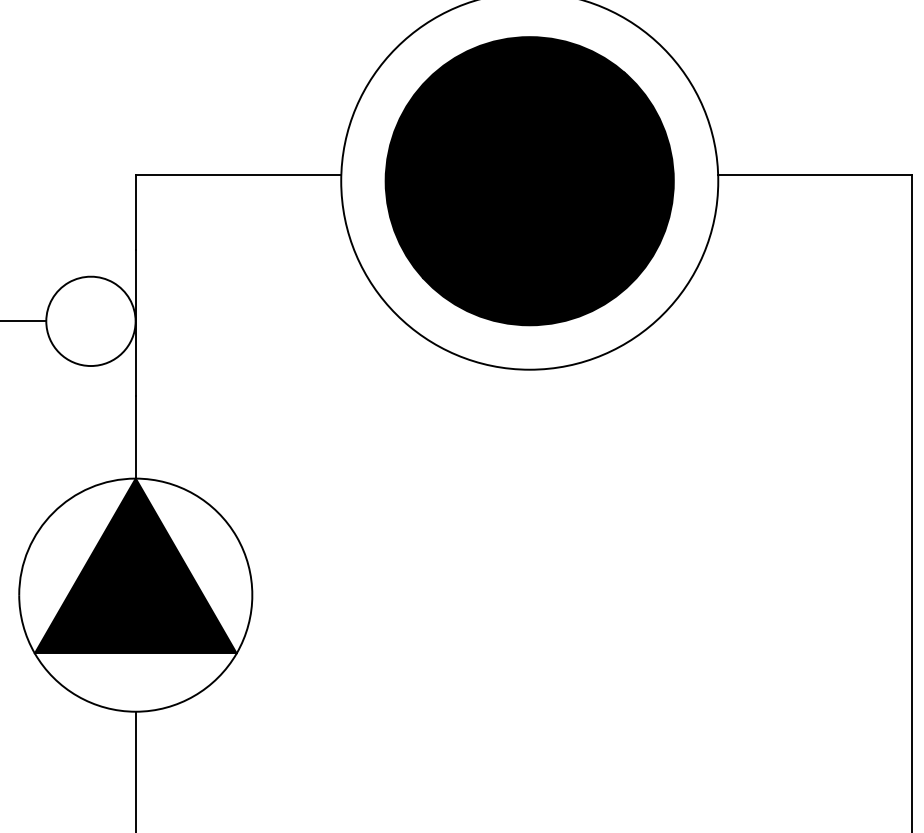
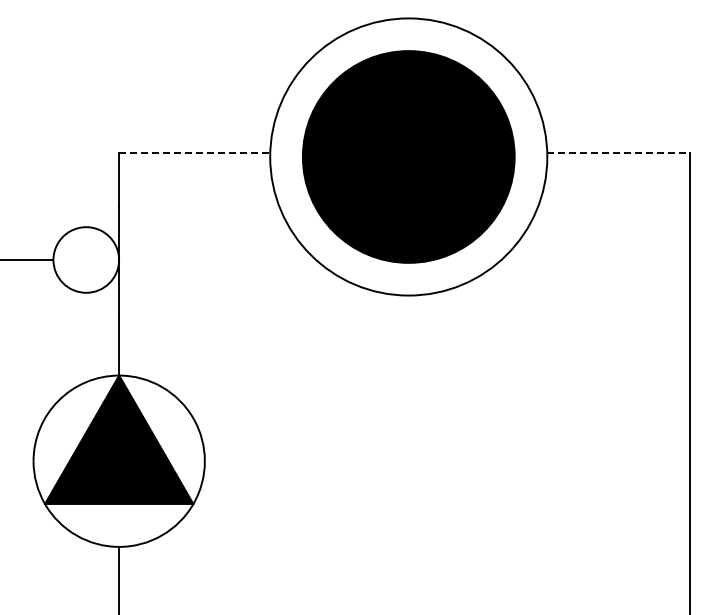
line: (238, 175) -> (194, 152), solid -> dashed
line: (815, 175) -> (618, 152), solid -> dashed

